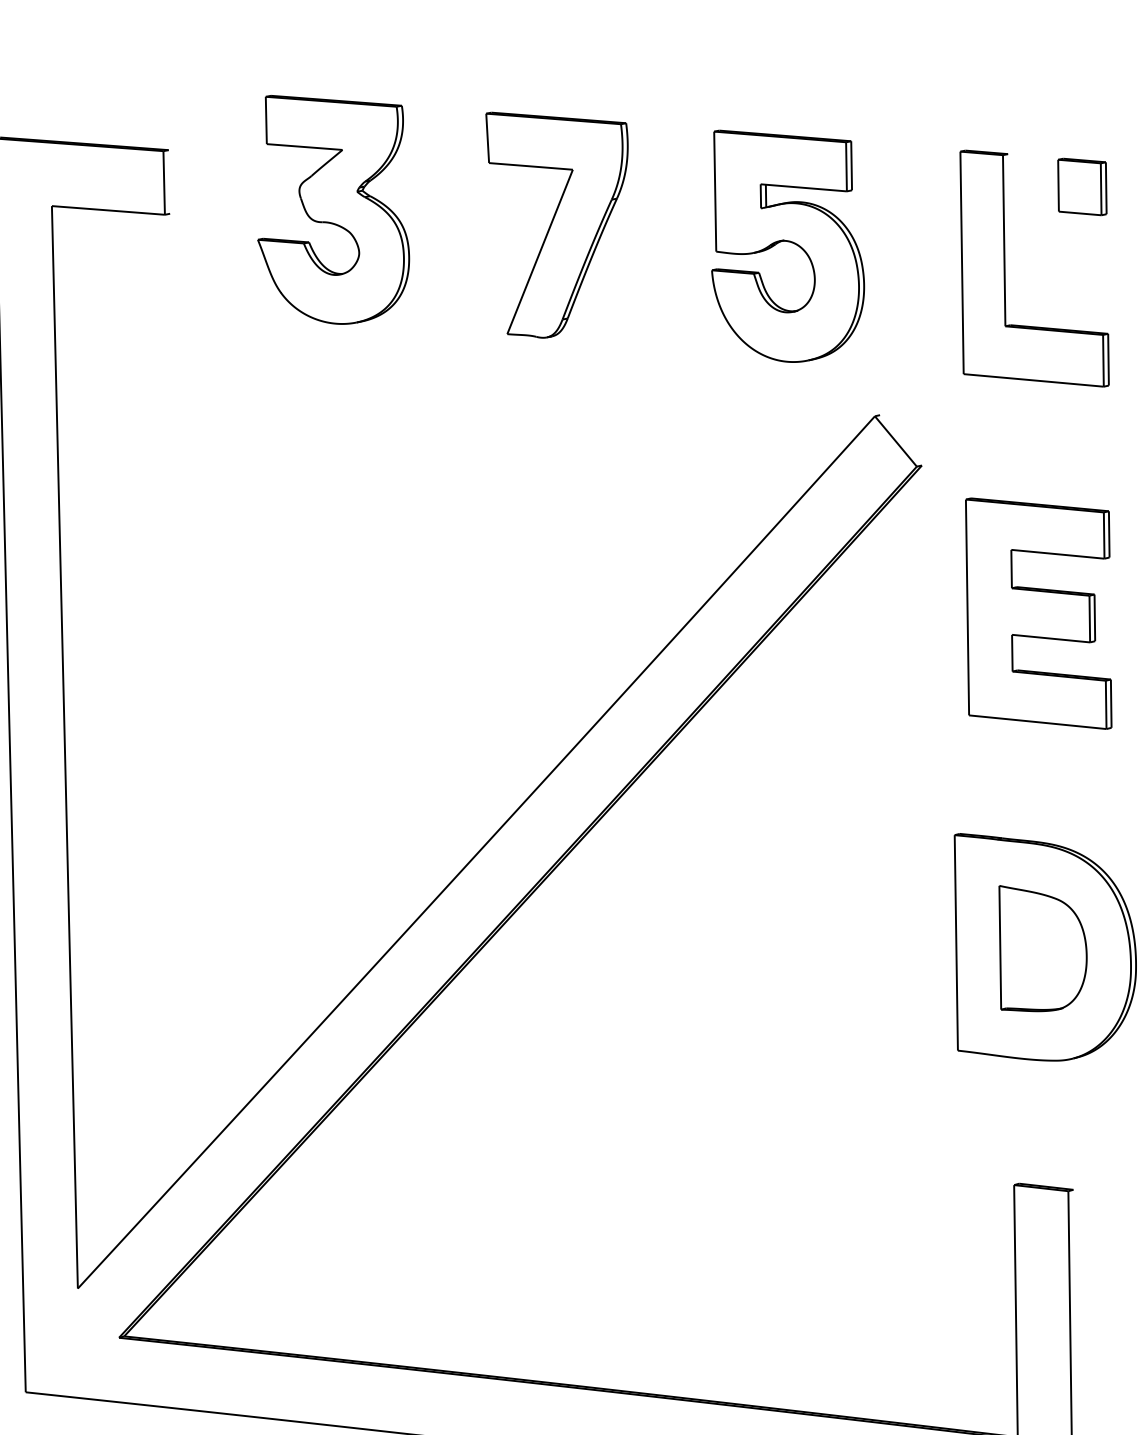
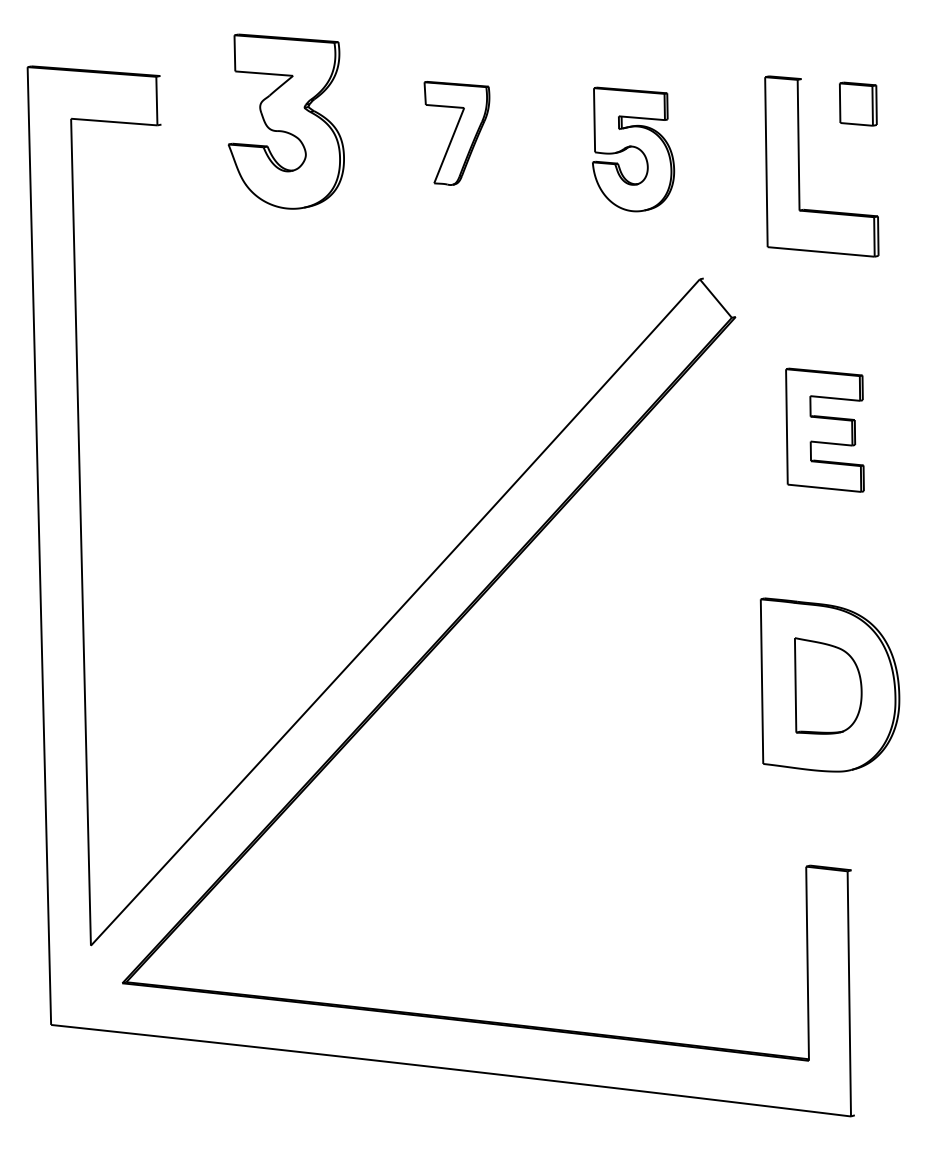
part: (556, 225) -> (456, 133), size x0.6
part: (788, 246) -> (633, 149), size x0.7
part: (1038, 614) -> (824, 430), size x0.7

